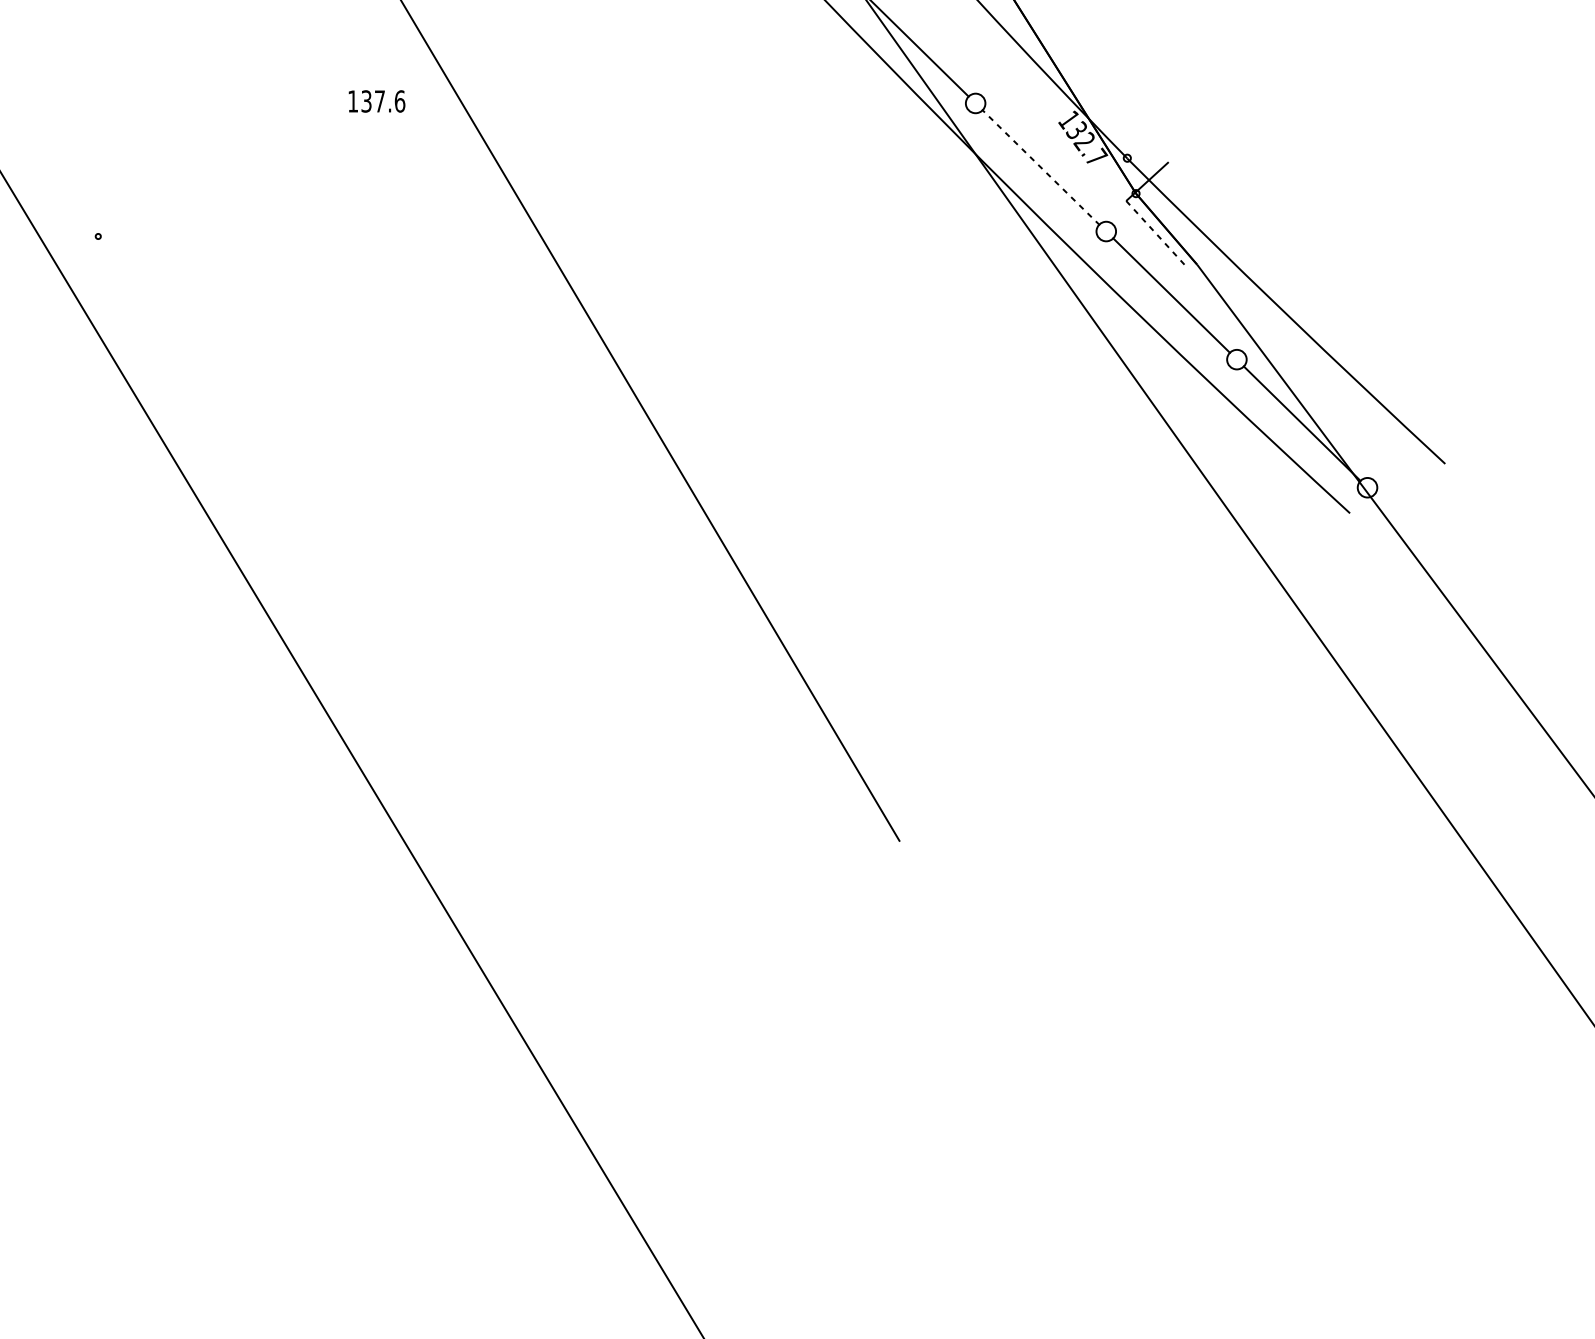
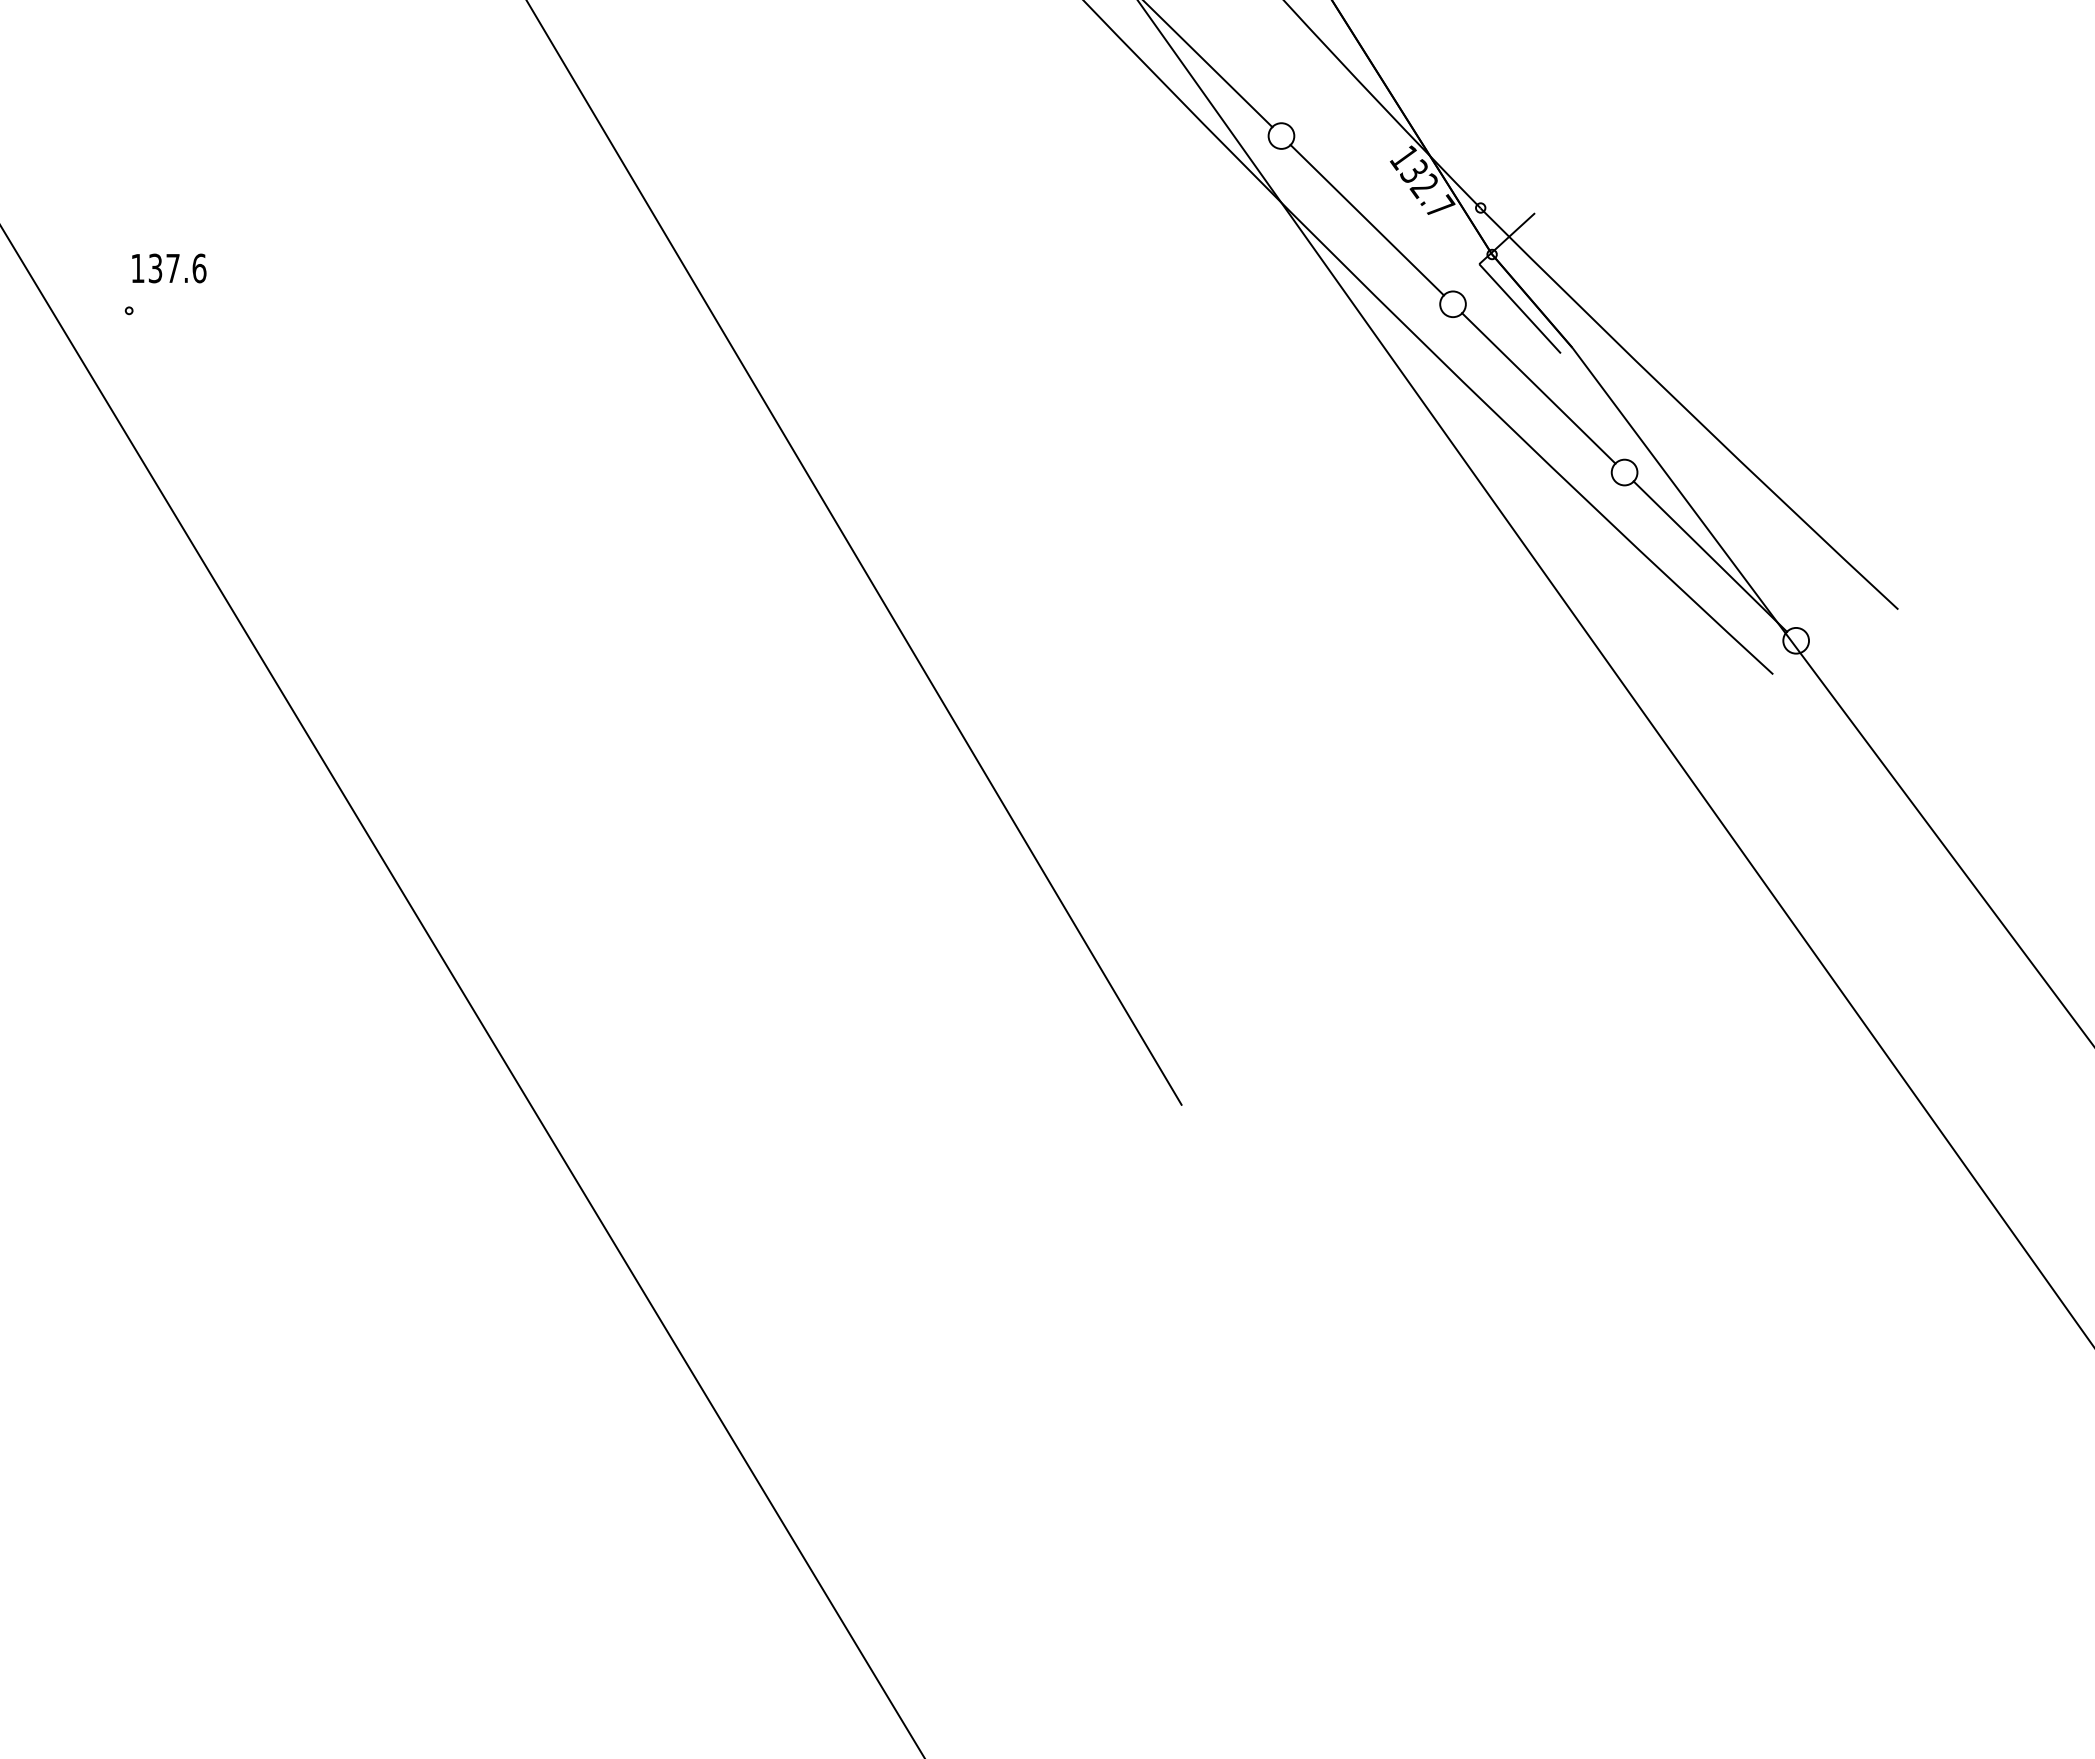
text: (377, 101) -> (169, 268), moved
line: (1040, 166) -> (1366, 219), dashed -> solid
line: (1157, 235) -> (1520, 309), dashed -> solid

